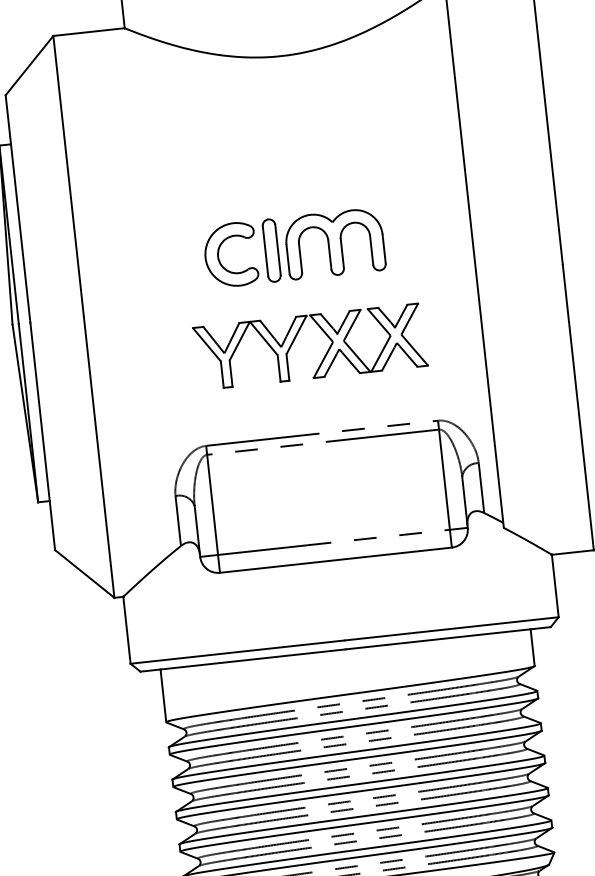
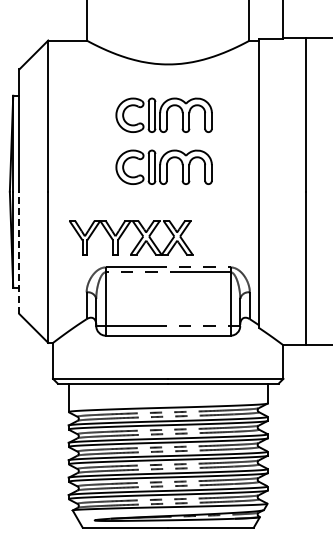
part: (282, 150) -> (163, 114), added
part: (325, 352) -> (138, 241), moved
line: (42, 435) -> (19, 252), solid -> dashed

